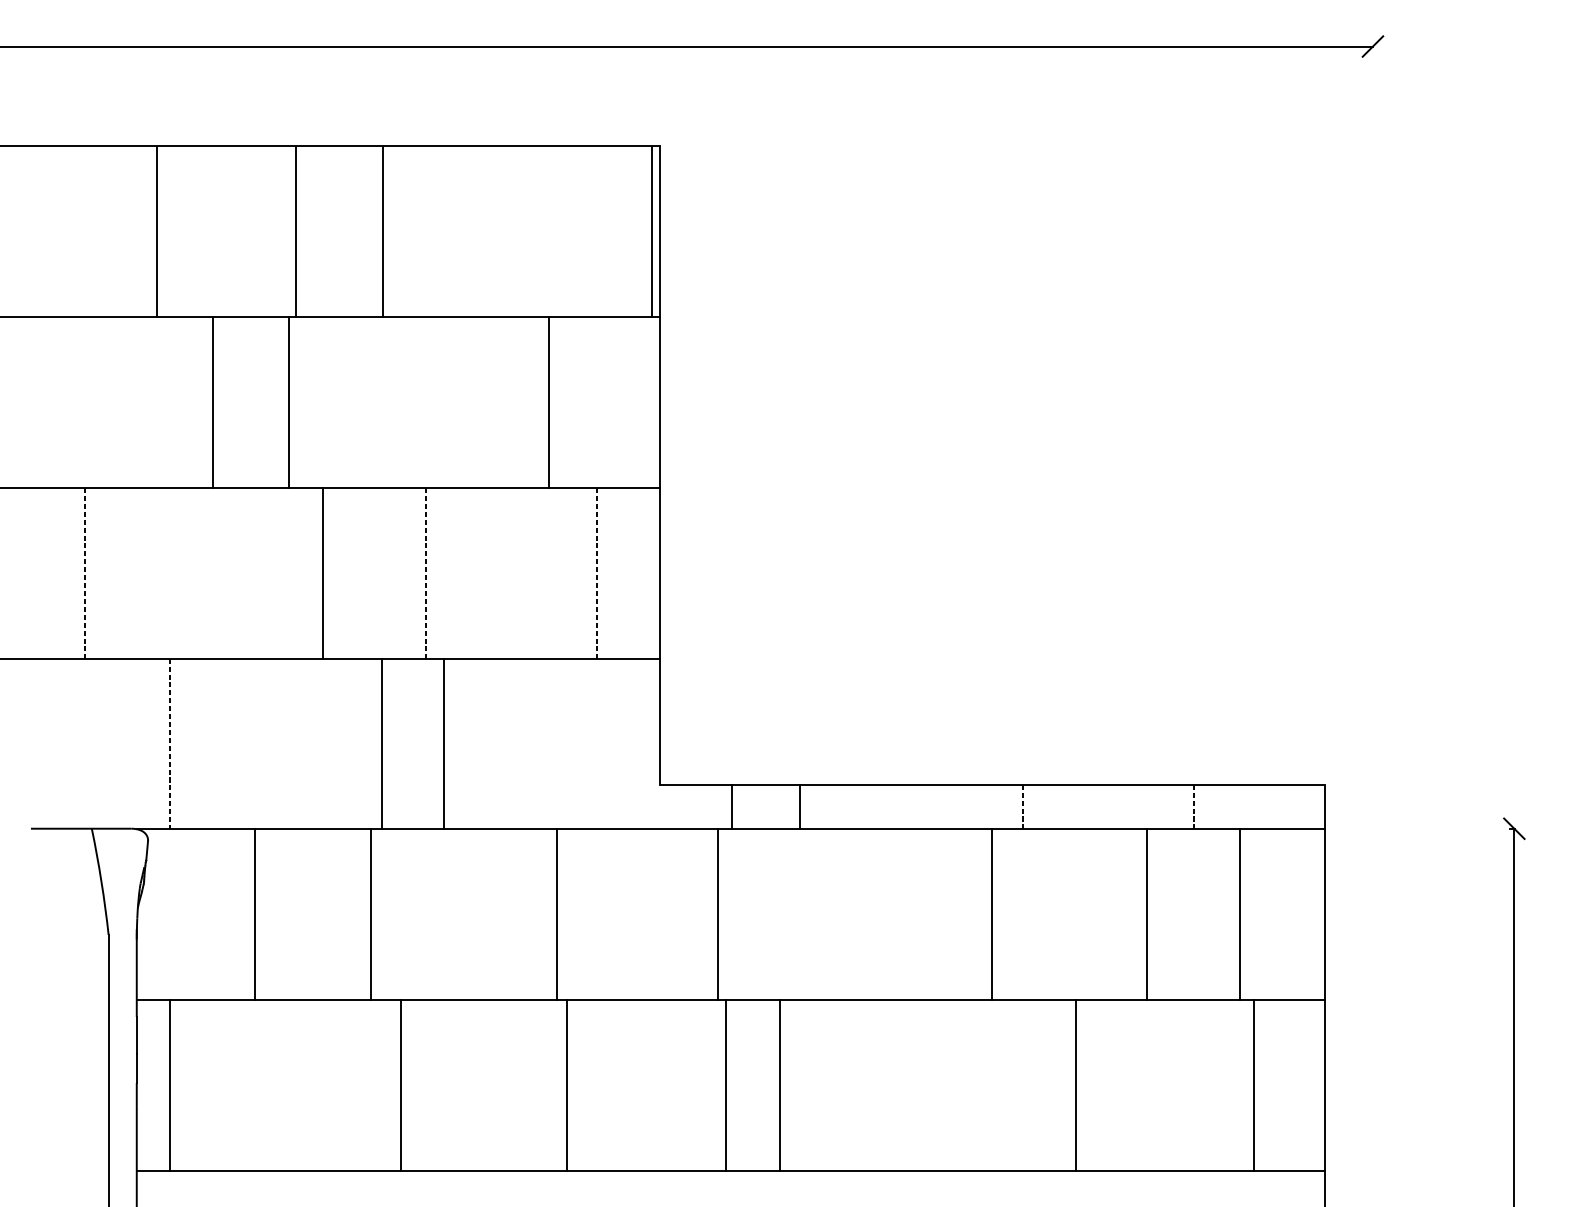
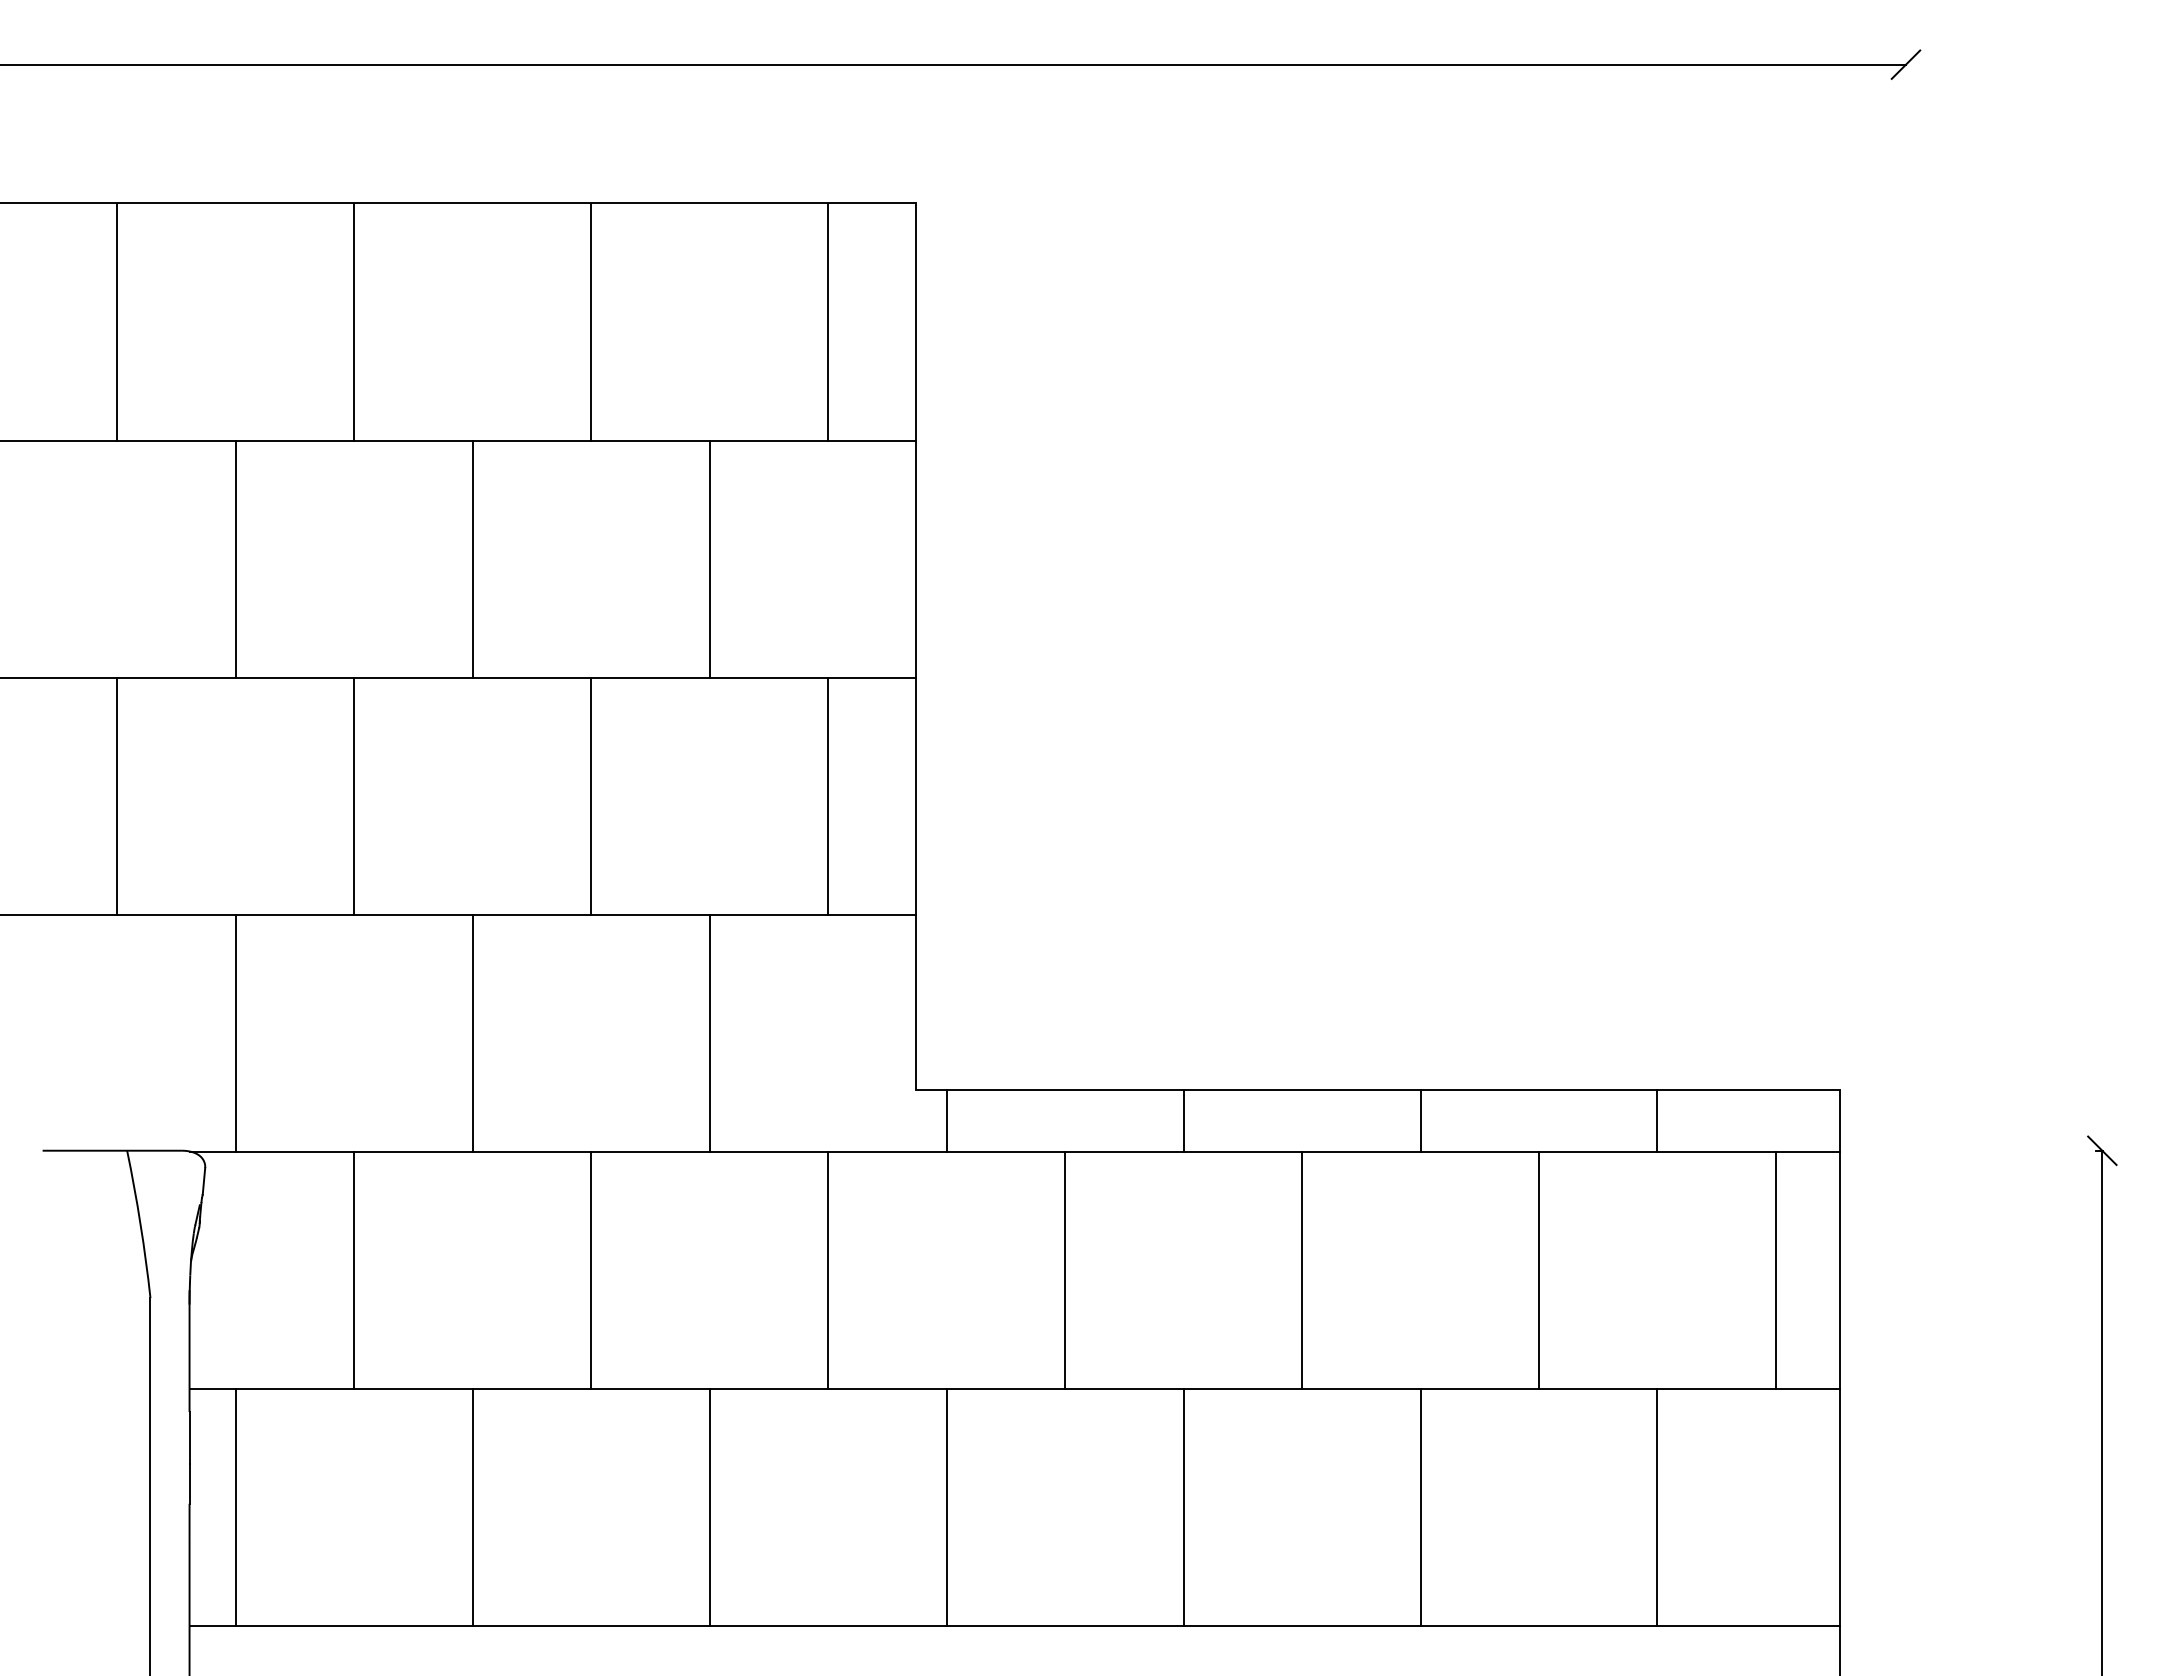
line: (156, 231) -> (117, 321), moved
line: (296, 231) -> (354, 321), moved
line: (383, 231) -> (591, 321), moved
line: (652, 231) -> (828, 321), moved
line: (213, 402) -> (235, 558), moved
line: (289, 402) -> (472, 558), moved
line: (548, 402) -> (709, 558), moved
line: (323, 572) -> (354, 795), moved
line: (84, 573) -> (117, 796), dashed -> solid
line: (426, 573) -> (591, 796), dashed -> solid
line: (596, 573) -> (828, 796), dashed -> solid
line: (381, 743) -> (472, 1032), moved
line: (444, 743) -> (709, 1032), moved
line: (169, 744) -> (235, 1033), dashed -> solid
line: (732, 806) -> (946, 1120), moved
line: (800, 806) -> (1183, 1120), moved
line: (1023, 806) -> (1420, 1120), dashed -> solid
line: (1193, 806) -> (1657, 1120), dashed -> solid
line: (371, 914) -> (591, 1269), moved
line: (557, 914) -> (828, 1269), moved
line: (717, 914) -> (1065, 1269), moved
line: (992, 914) -> (1302, 1269), moved
line: (1146, 914) -> (1538, 1269), moved
line: (1239, 914) -> (1775, 1269), moved
line: (401, 1084) -> (472, 1506), moved
line: (567, 1084) -> (709, 1506), moved
line: (725, 1084) -> (946, 1506), moved
line: (779, 1084) -> (1183, 1506), moved
line: (1075, 1084) -> (1420, 1506), moved
line: (1253, 1084) -> (1657, 1506), moved

